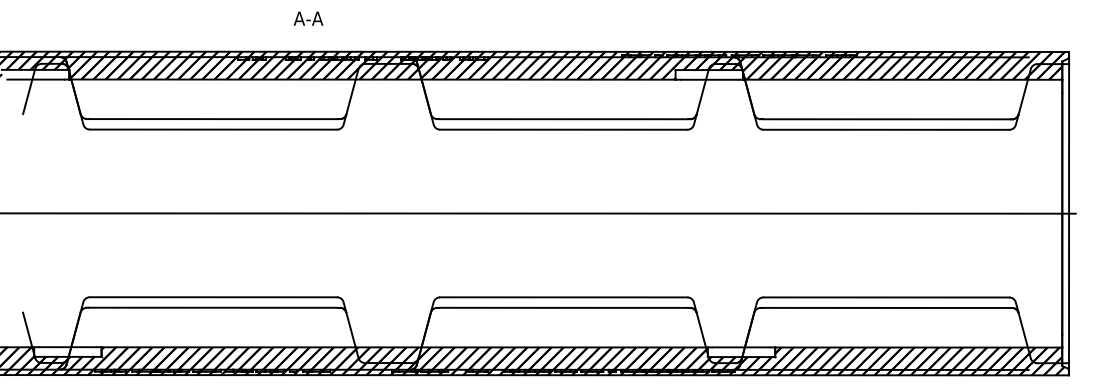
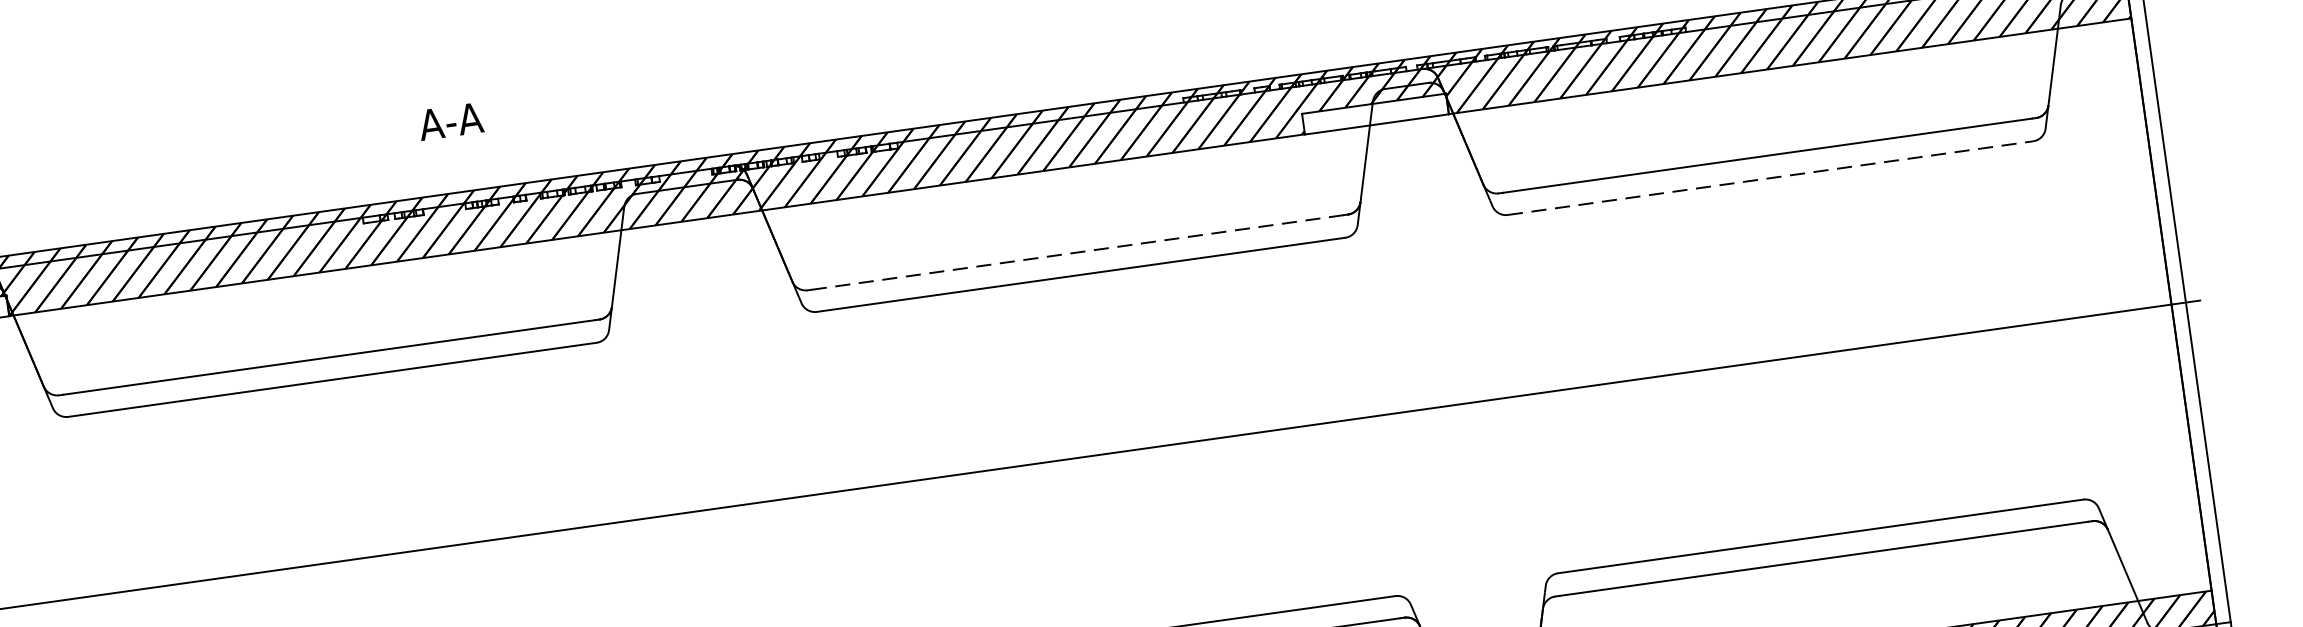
text: (308, 18) -> (450, 121), moved
line: (563, 119) -> (1077, 253), solid -> dashed
line: (886, 129) -> (1770, 177), solid -> dashed

